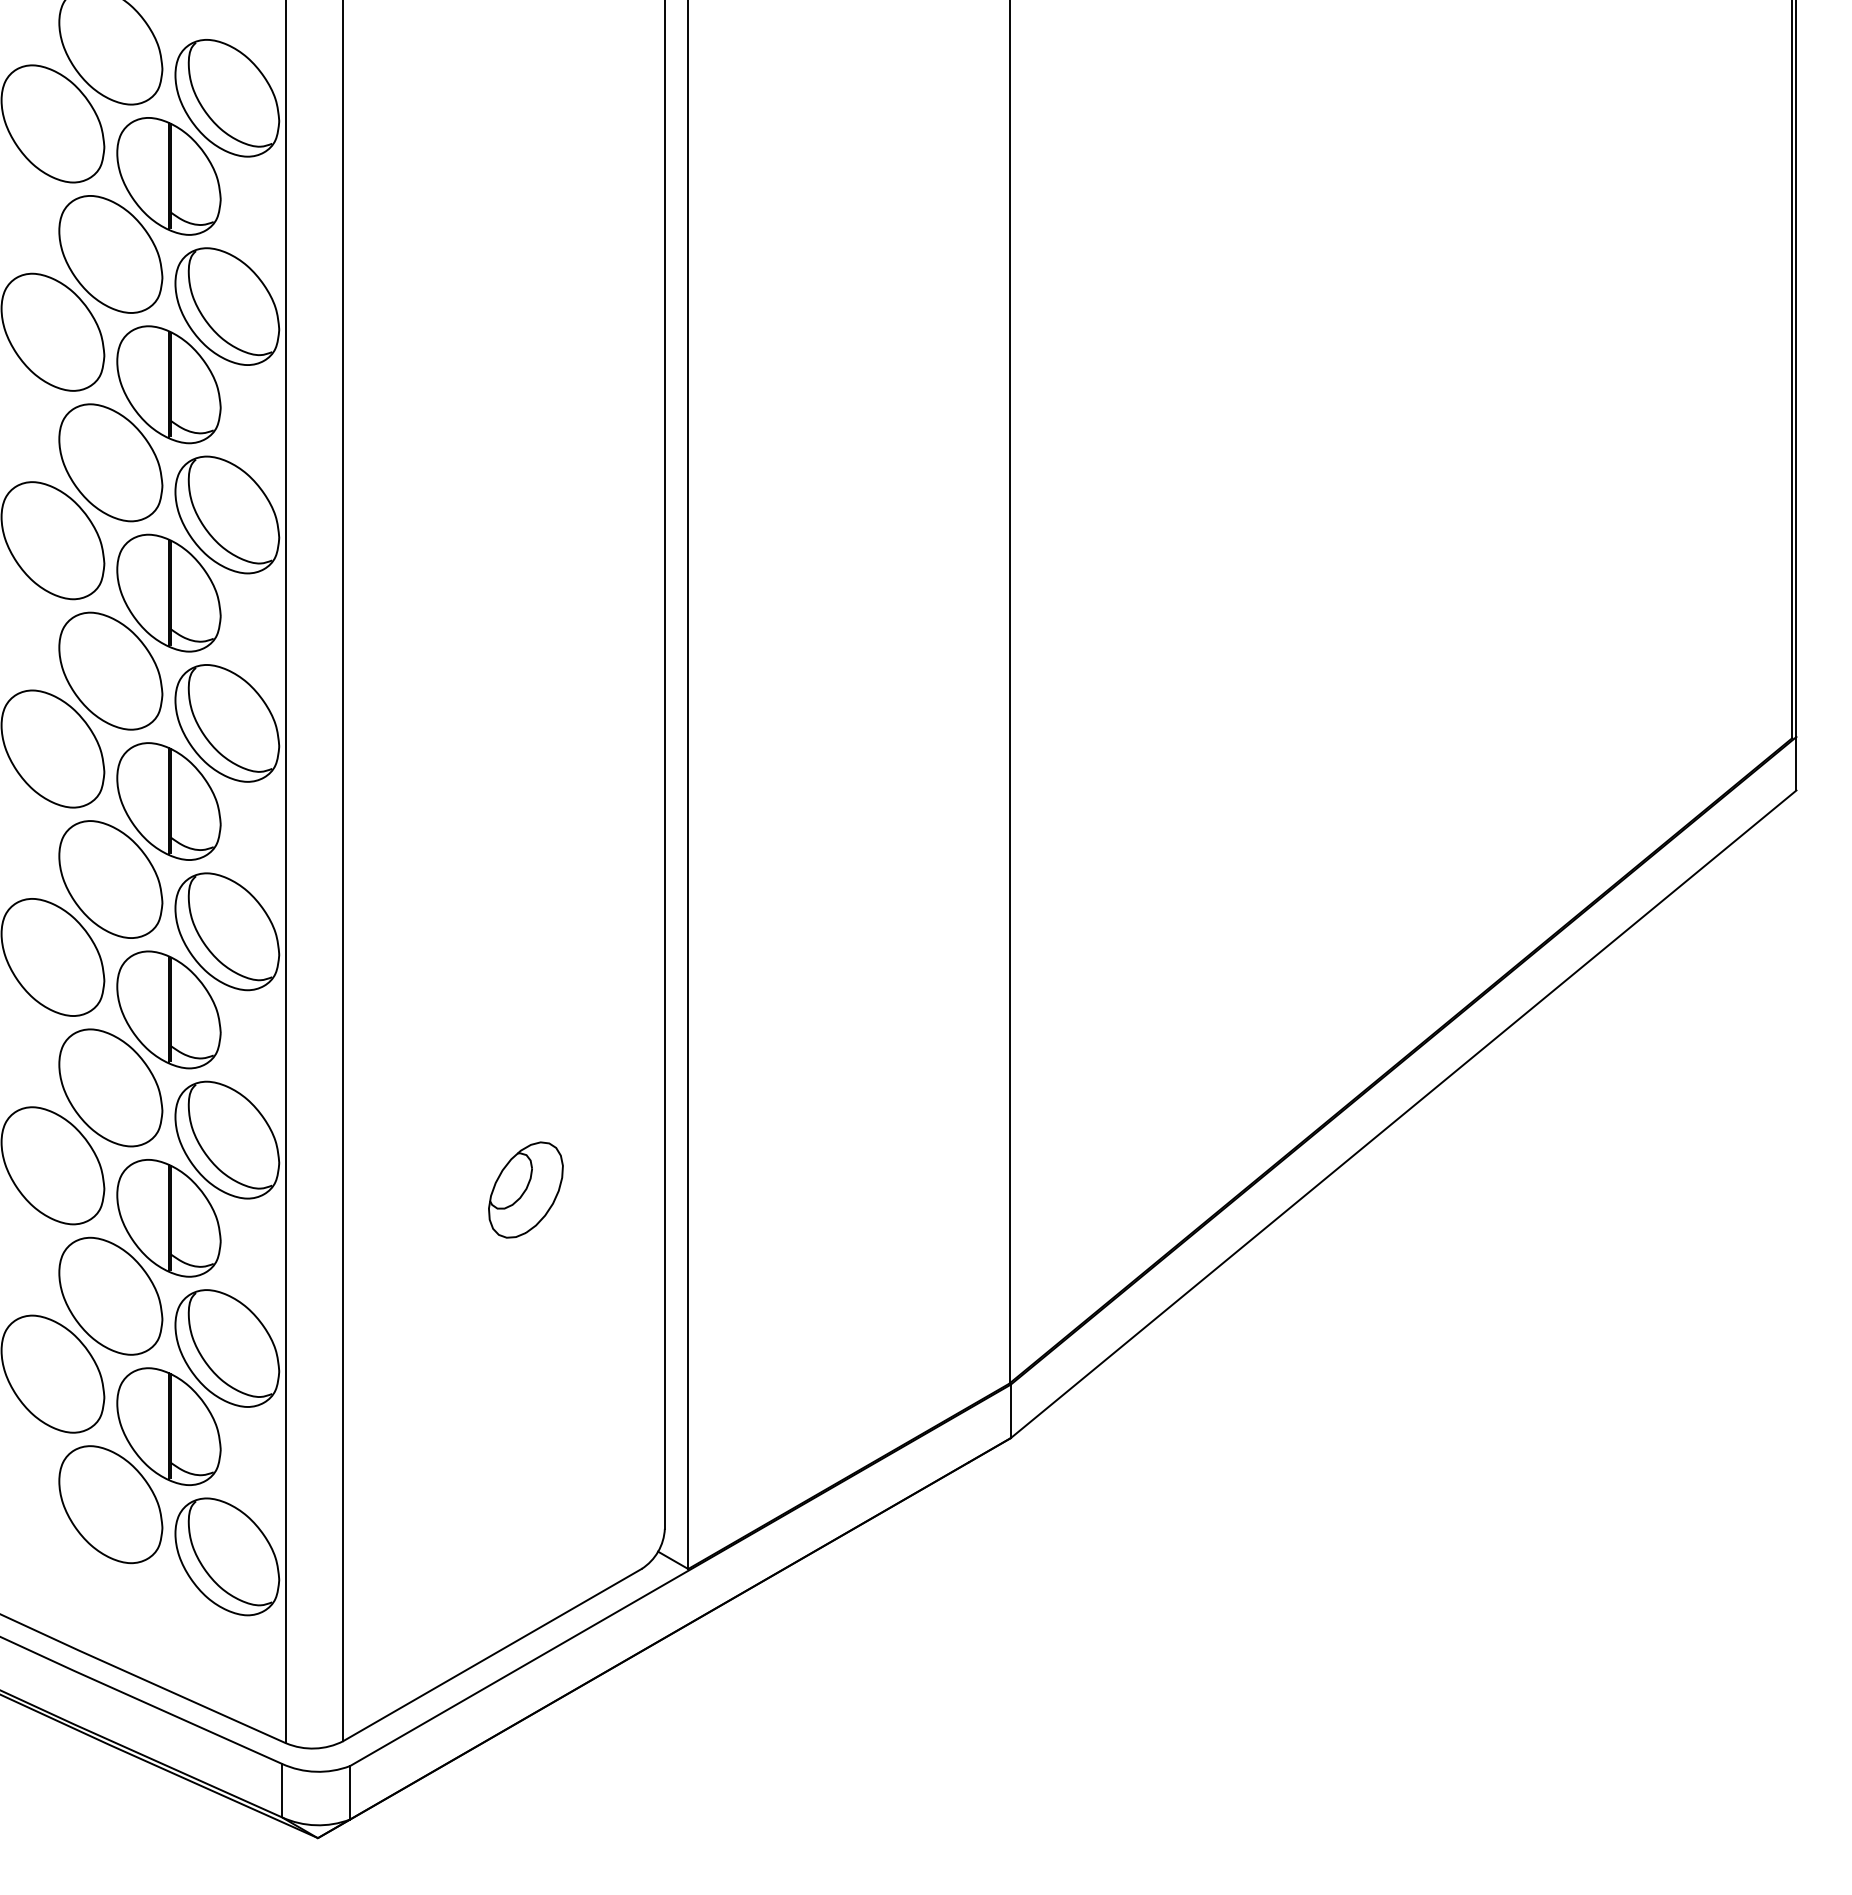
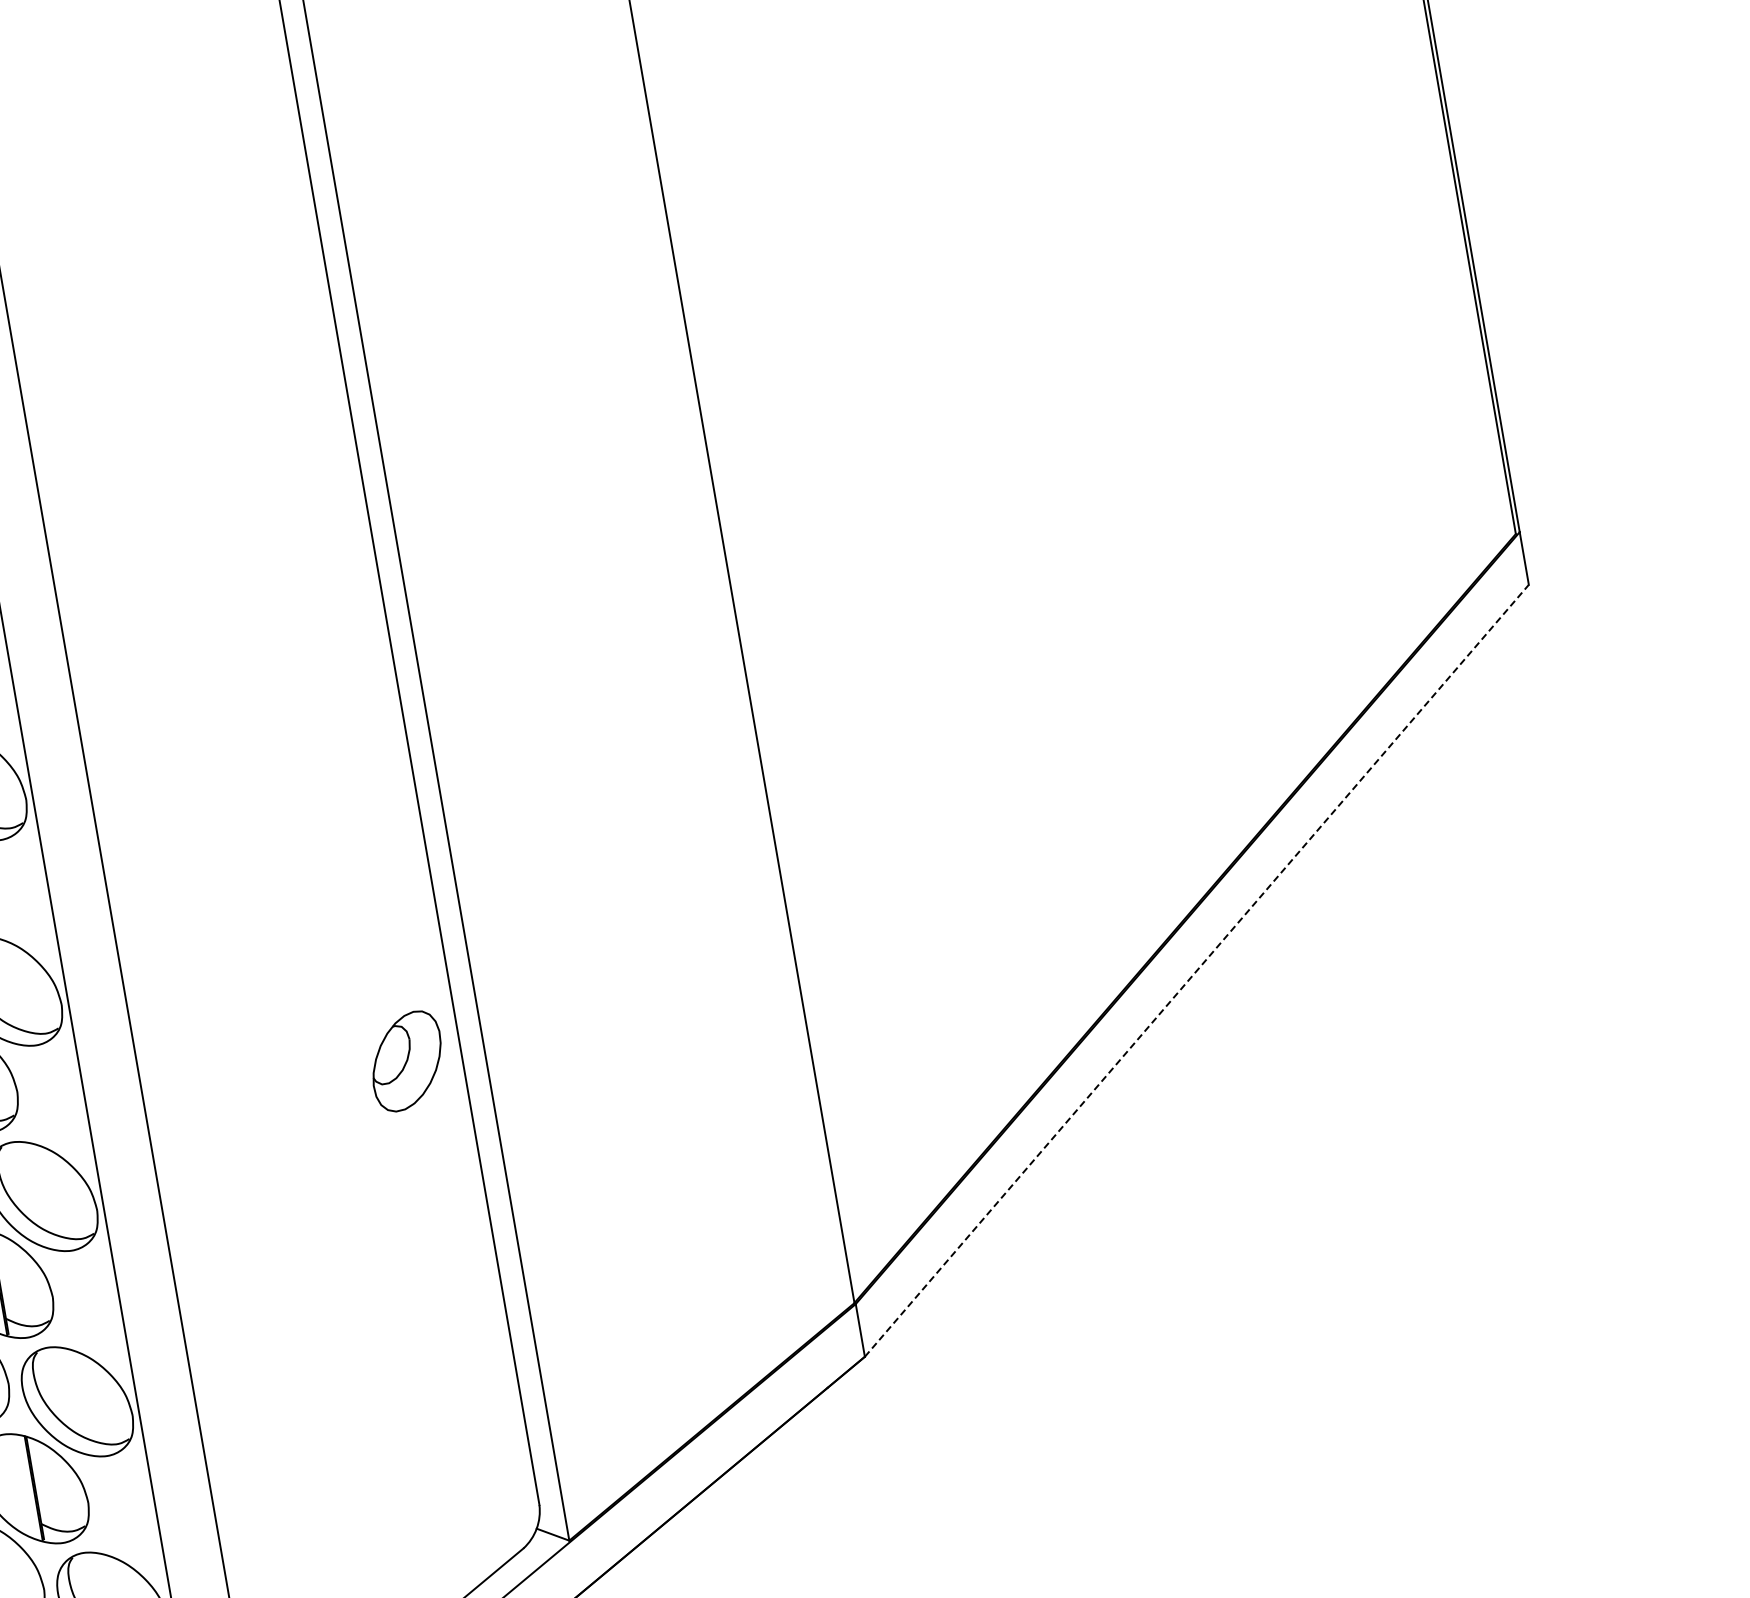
line: (1404, 1113) -> (1197, 969), solid -> dashed
part: (525, 1189) -> (406, 1060), moved

